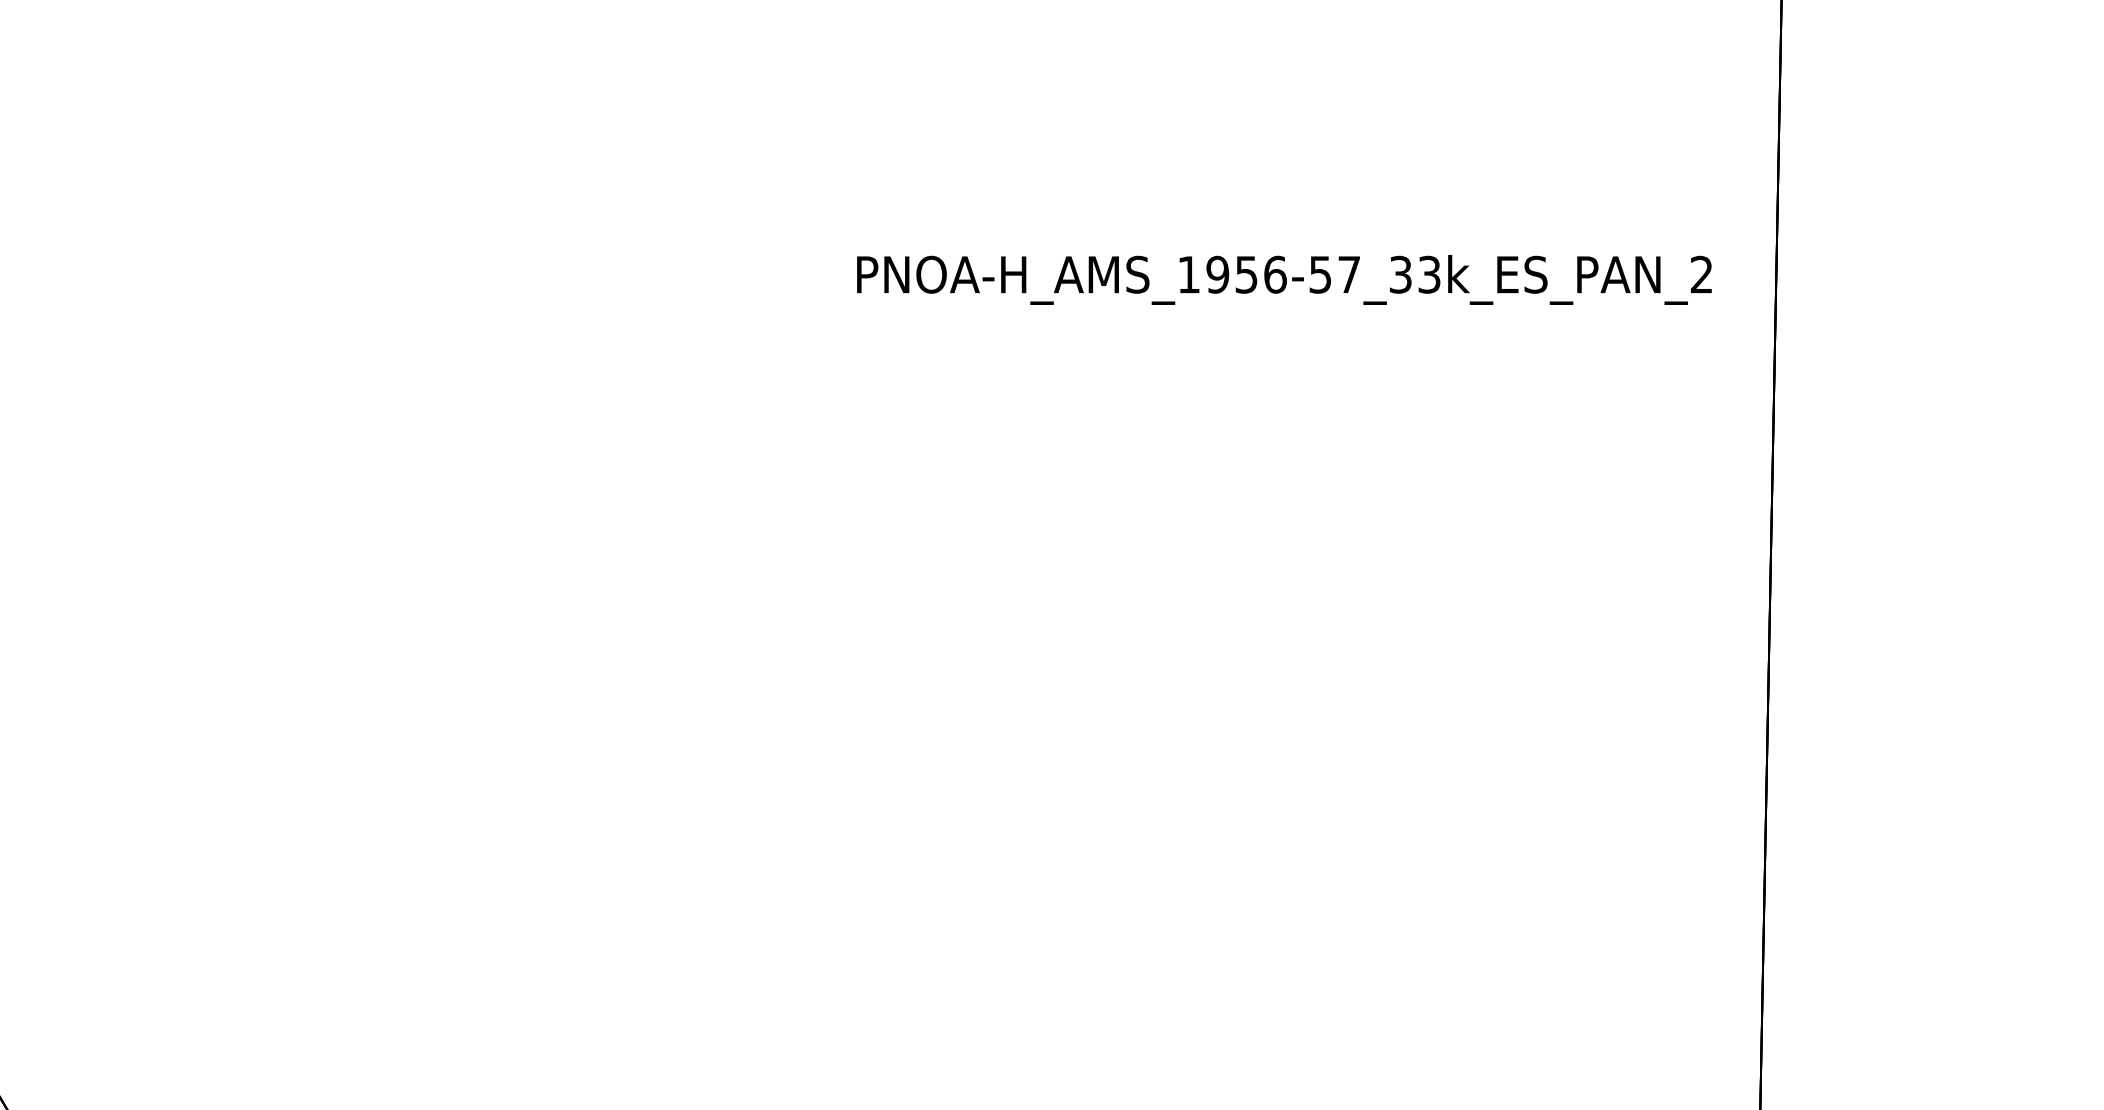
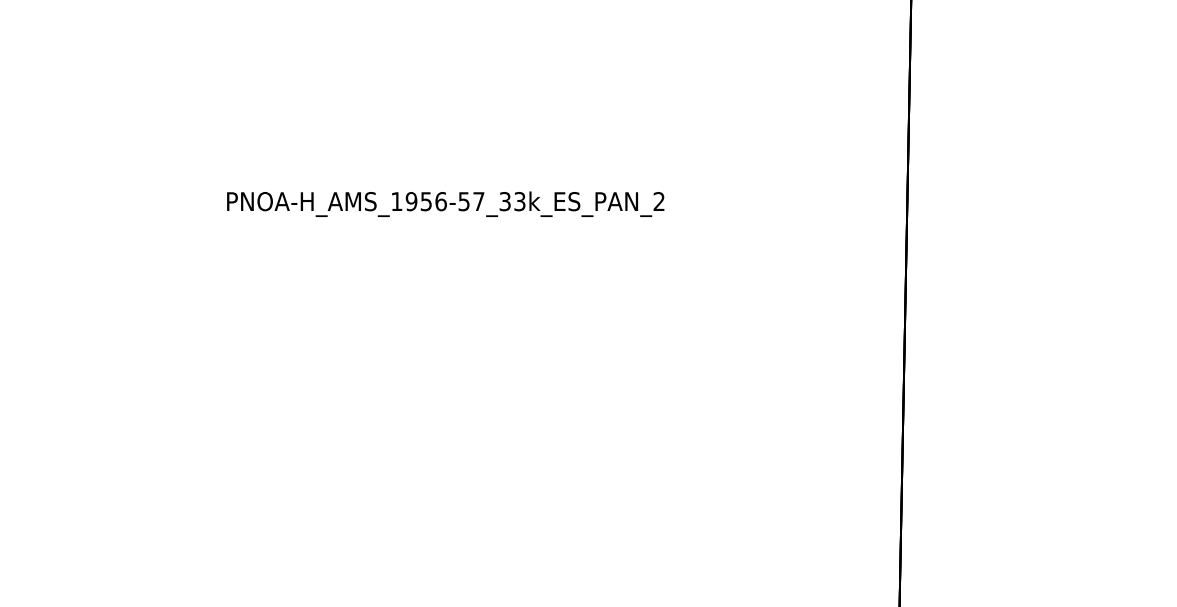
text: (1284, 278) -> (445, 203), moved

